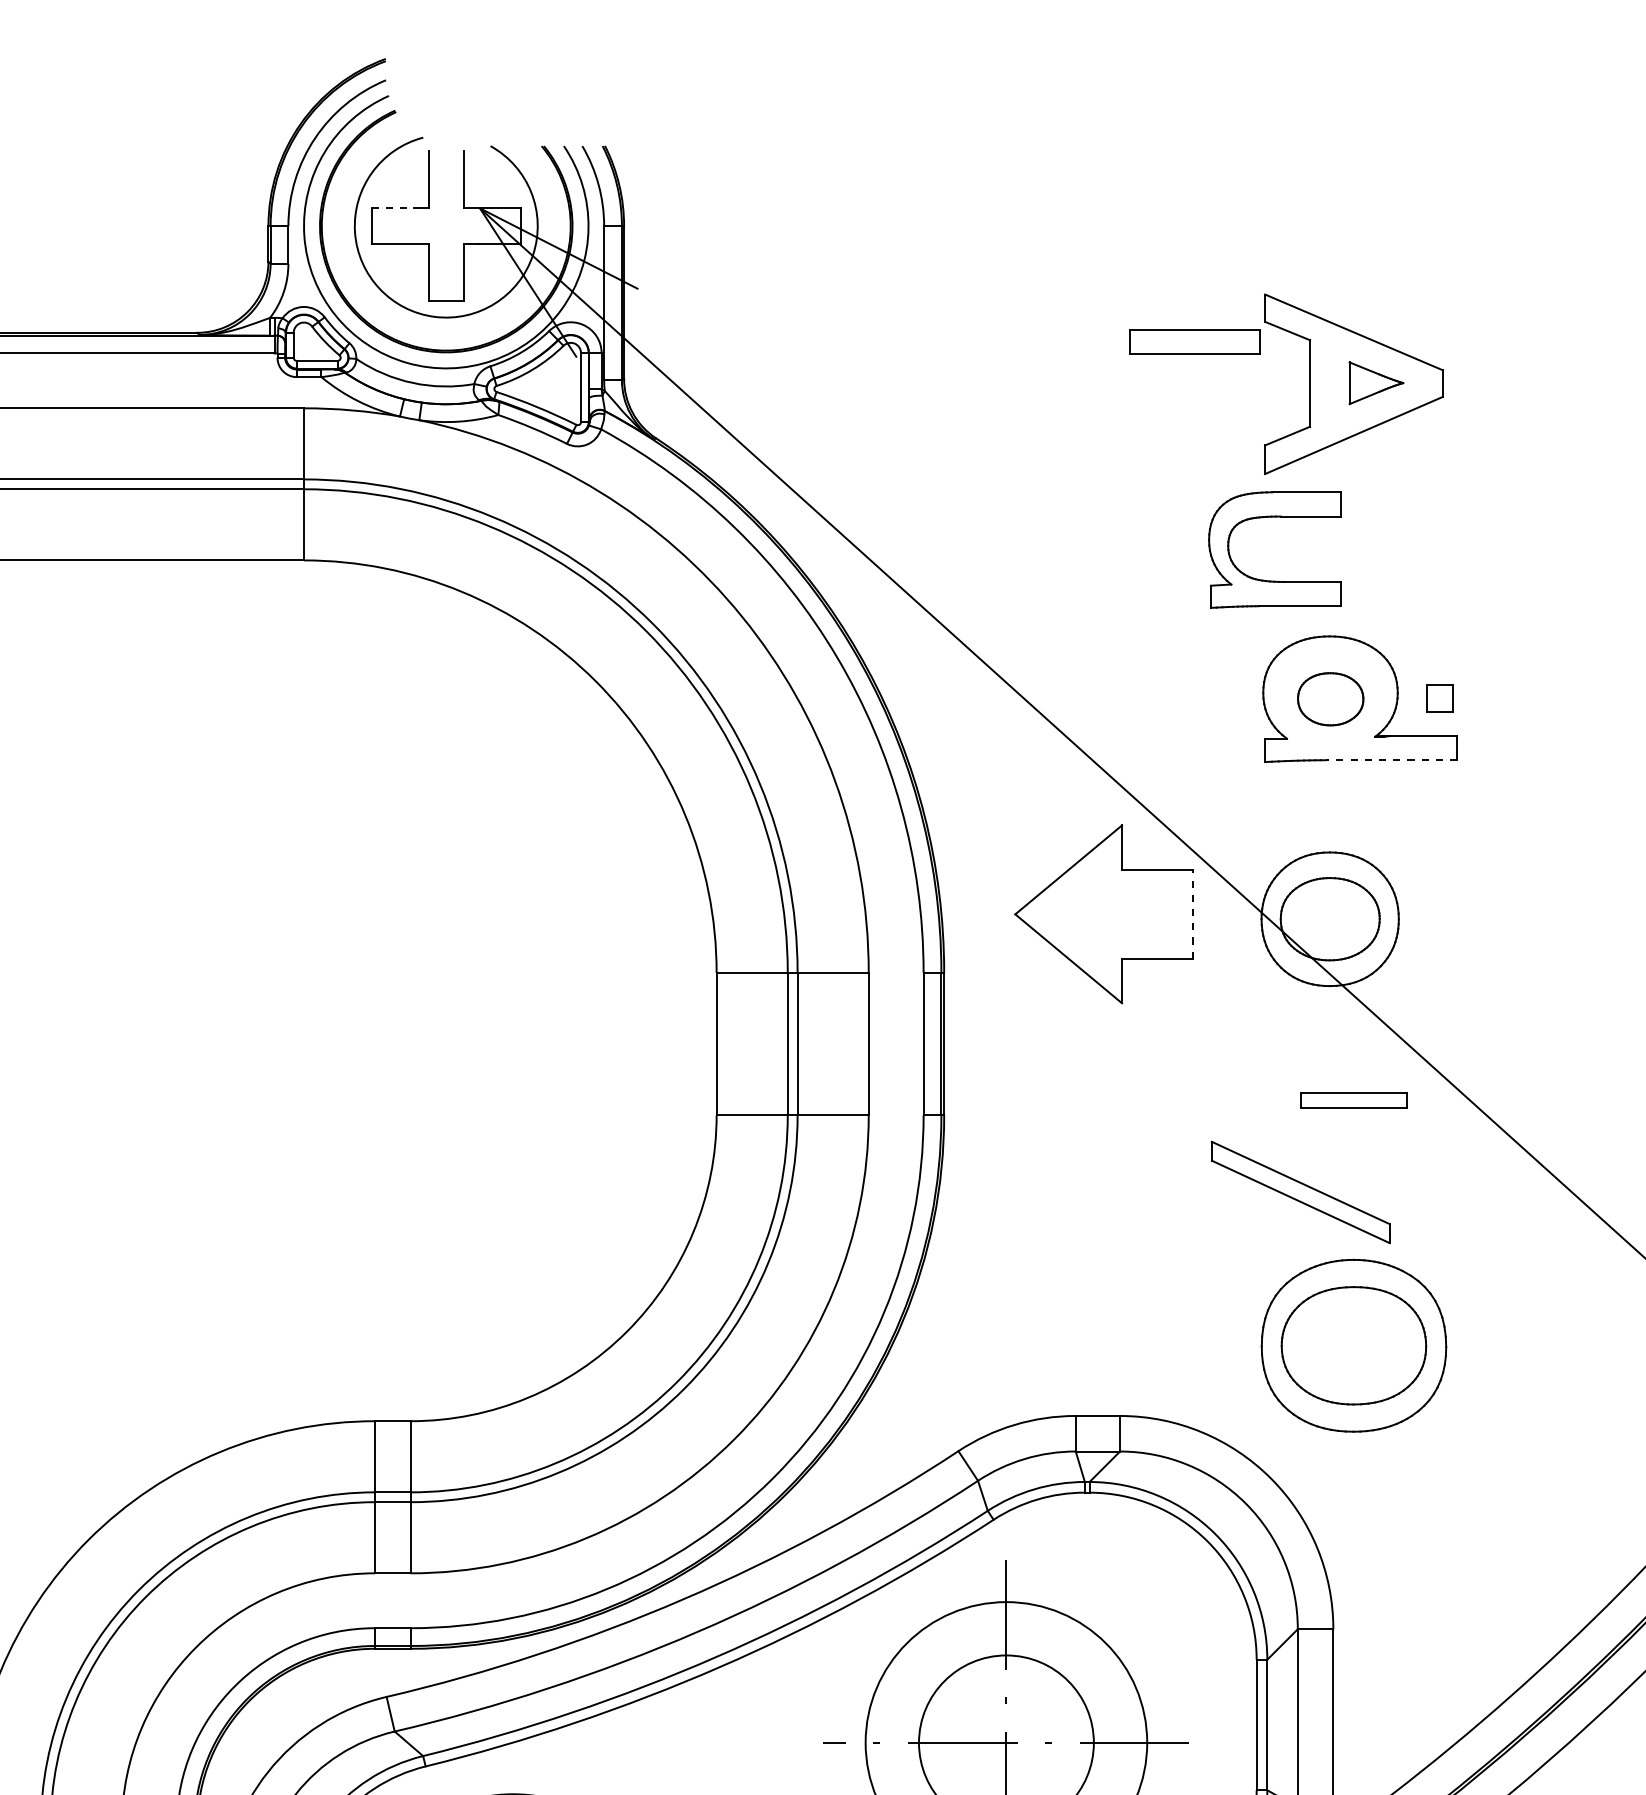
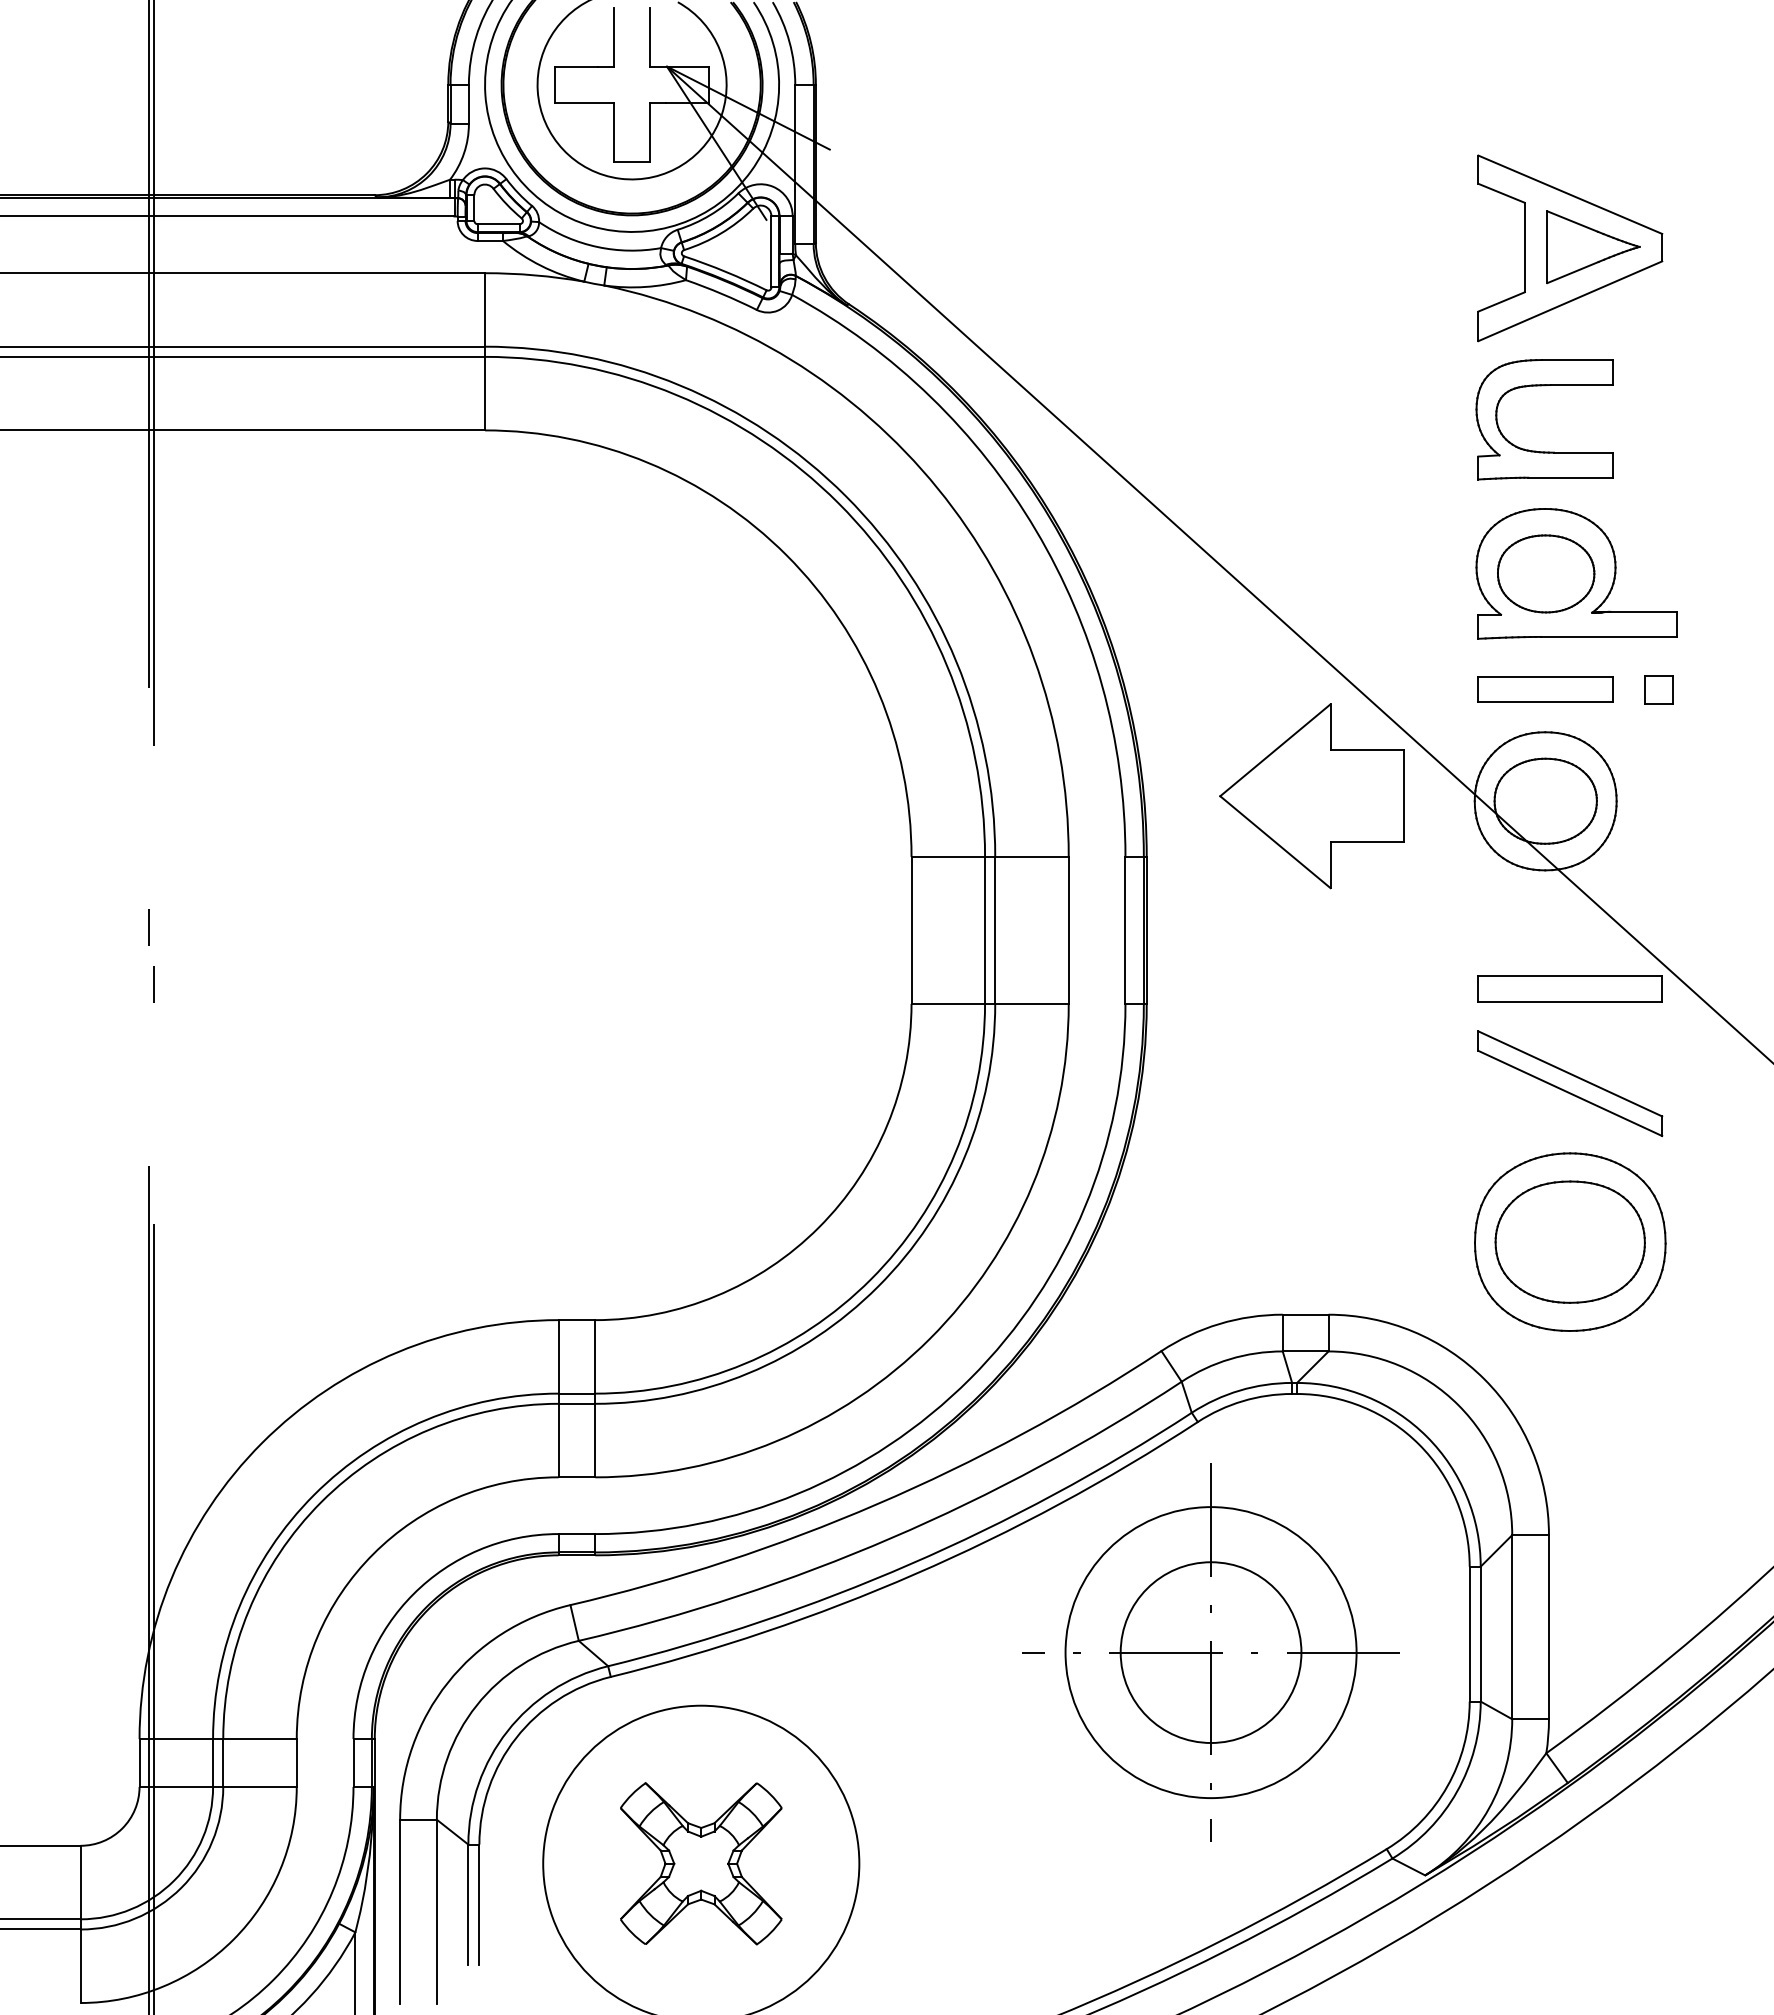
line: (392, 208) -> (576, 66), dashed -> solid
part: (1194, 341) -> (1545, 689), moved
part: (1376, 383) -> (1593, 247), size x1.67
part: (1274, 580) -> (1544, 451), moved
part: (1439, 697) -> (1658, 689), moved
part: (1330, 698) -> (1546, 573), size x1.43
line: (1391, 759) -> (1609, 636), dashed -> solid
line: (1193, 914) -> (1404, 796), dashed -> solid
part: (1353, 1100) -> (1569, 988), size x1.67
part: (1300, 1192) -> (1570, 1083), moved

